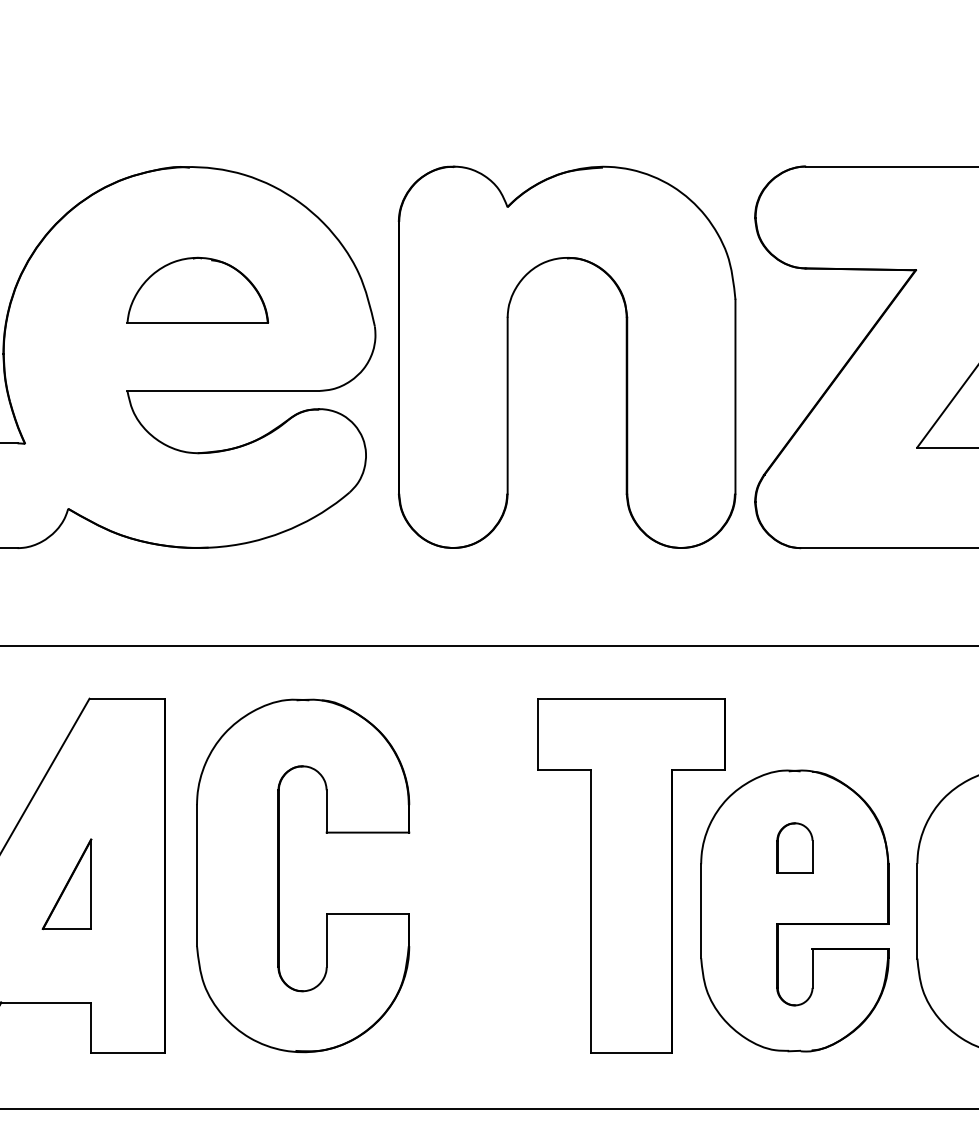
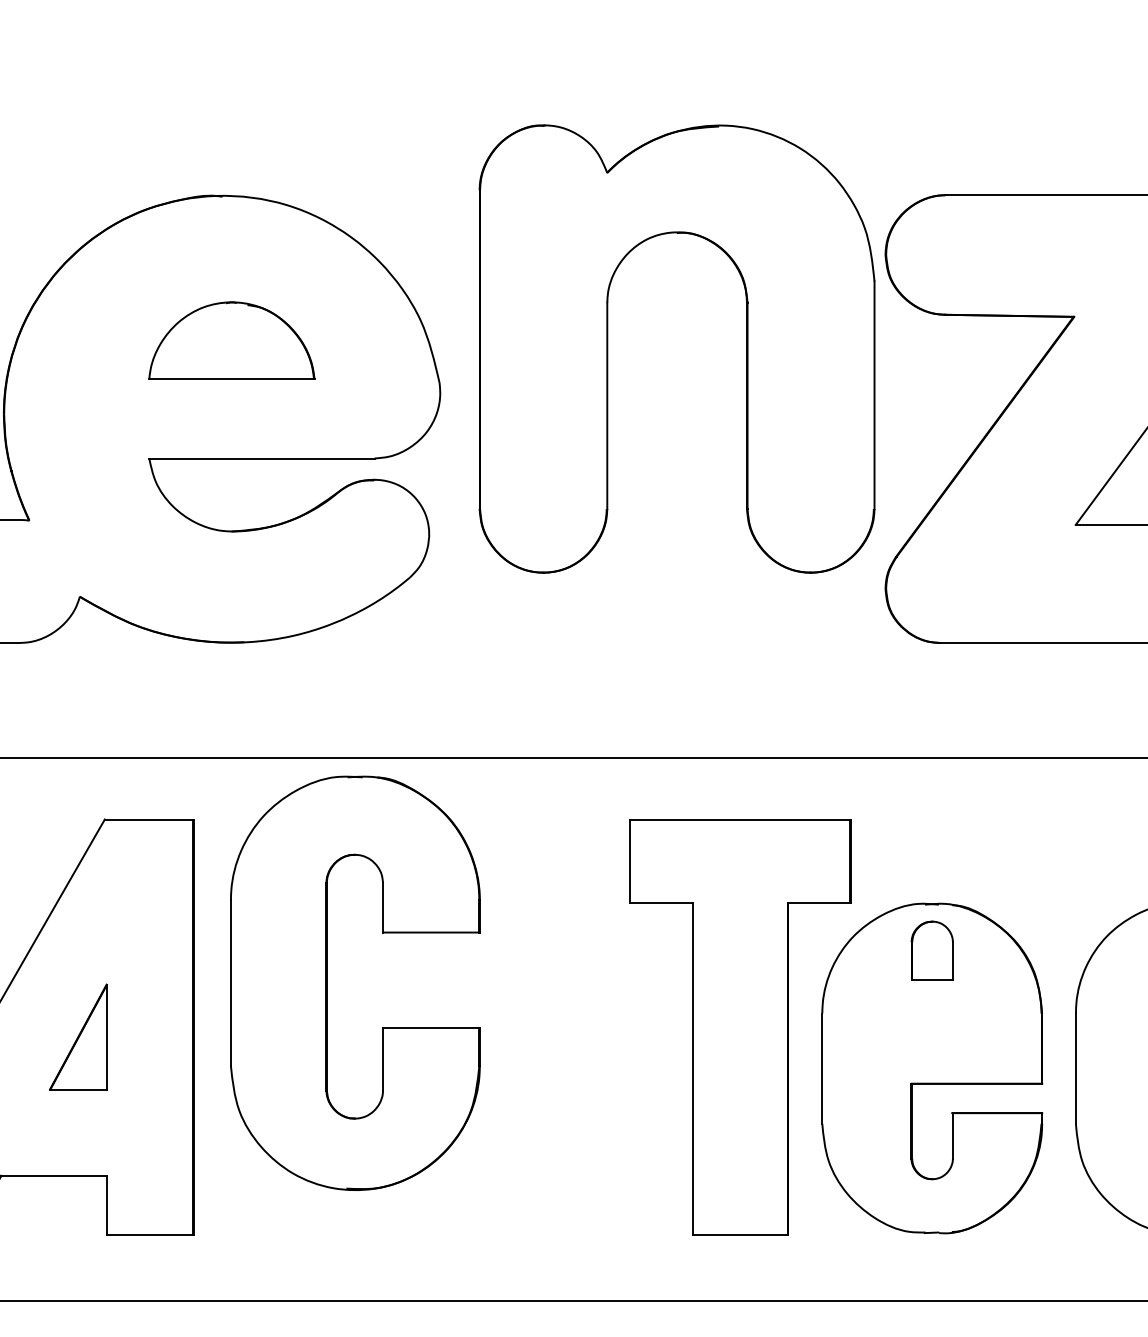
part: (508, 356) -> (608, 348), moved
part: (794, 847) -> (931, 950), moved
part: (279, 875) -> (327, 982), moved

